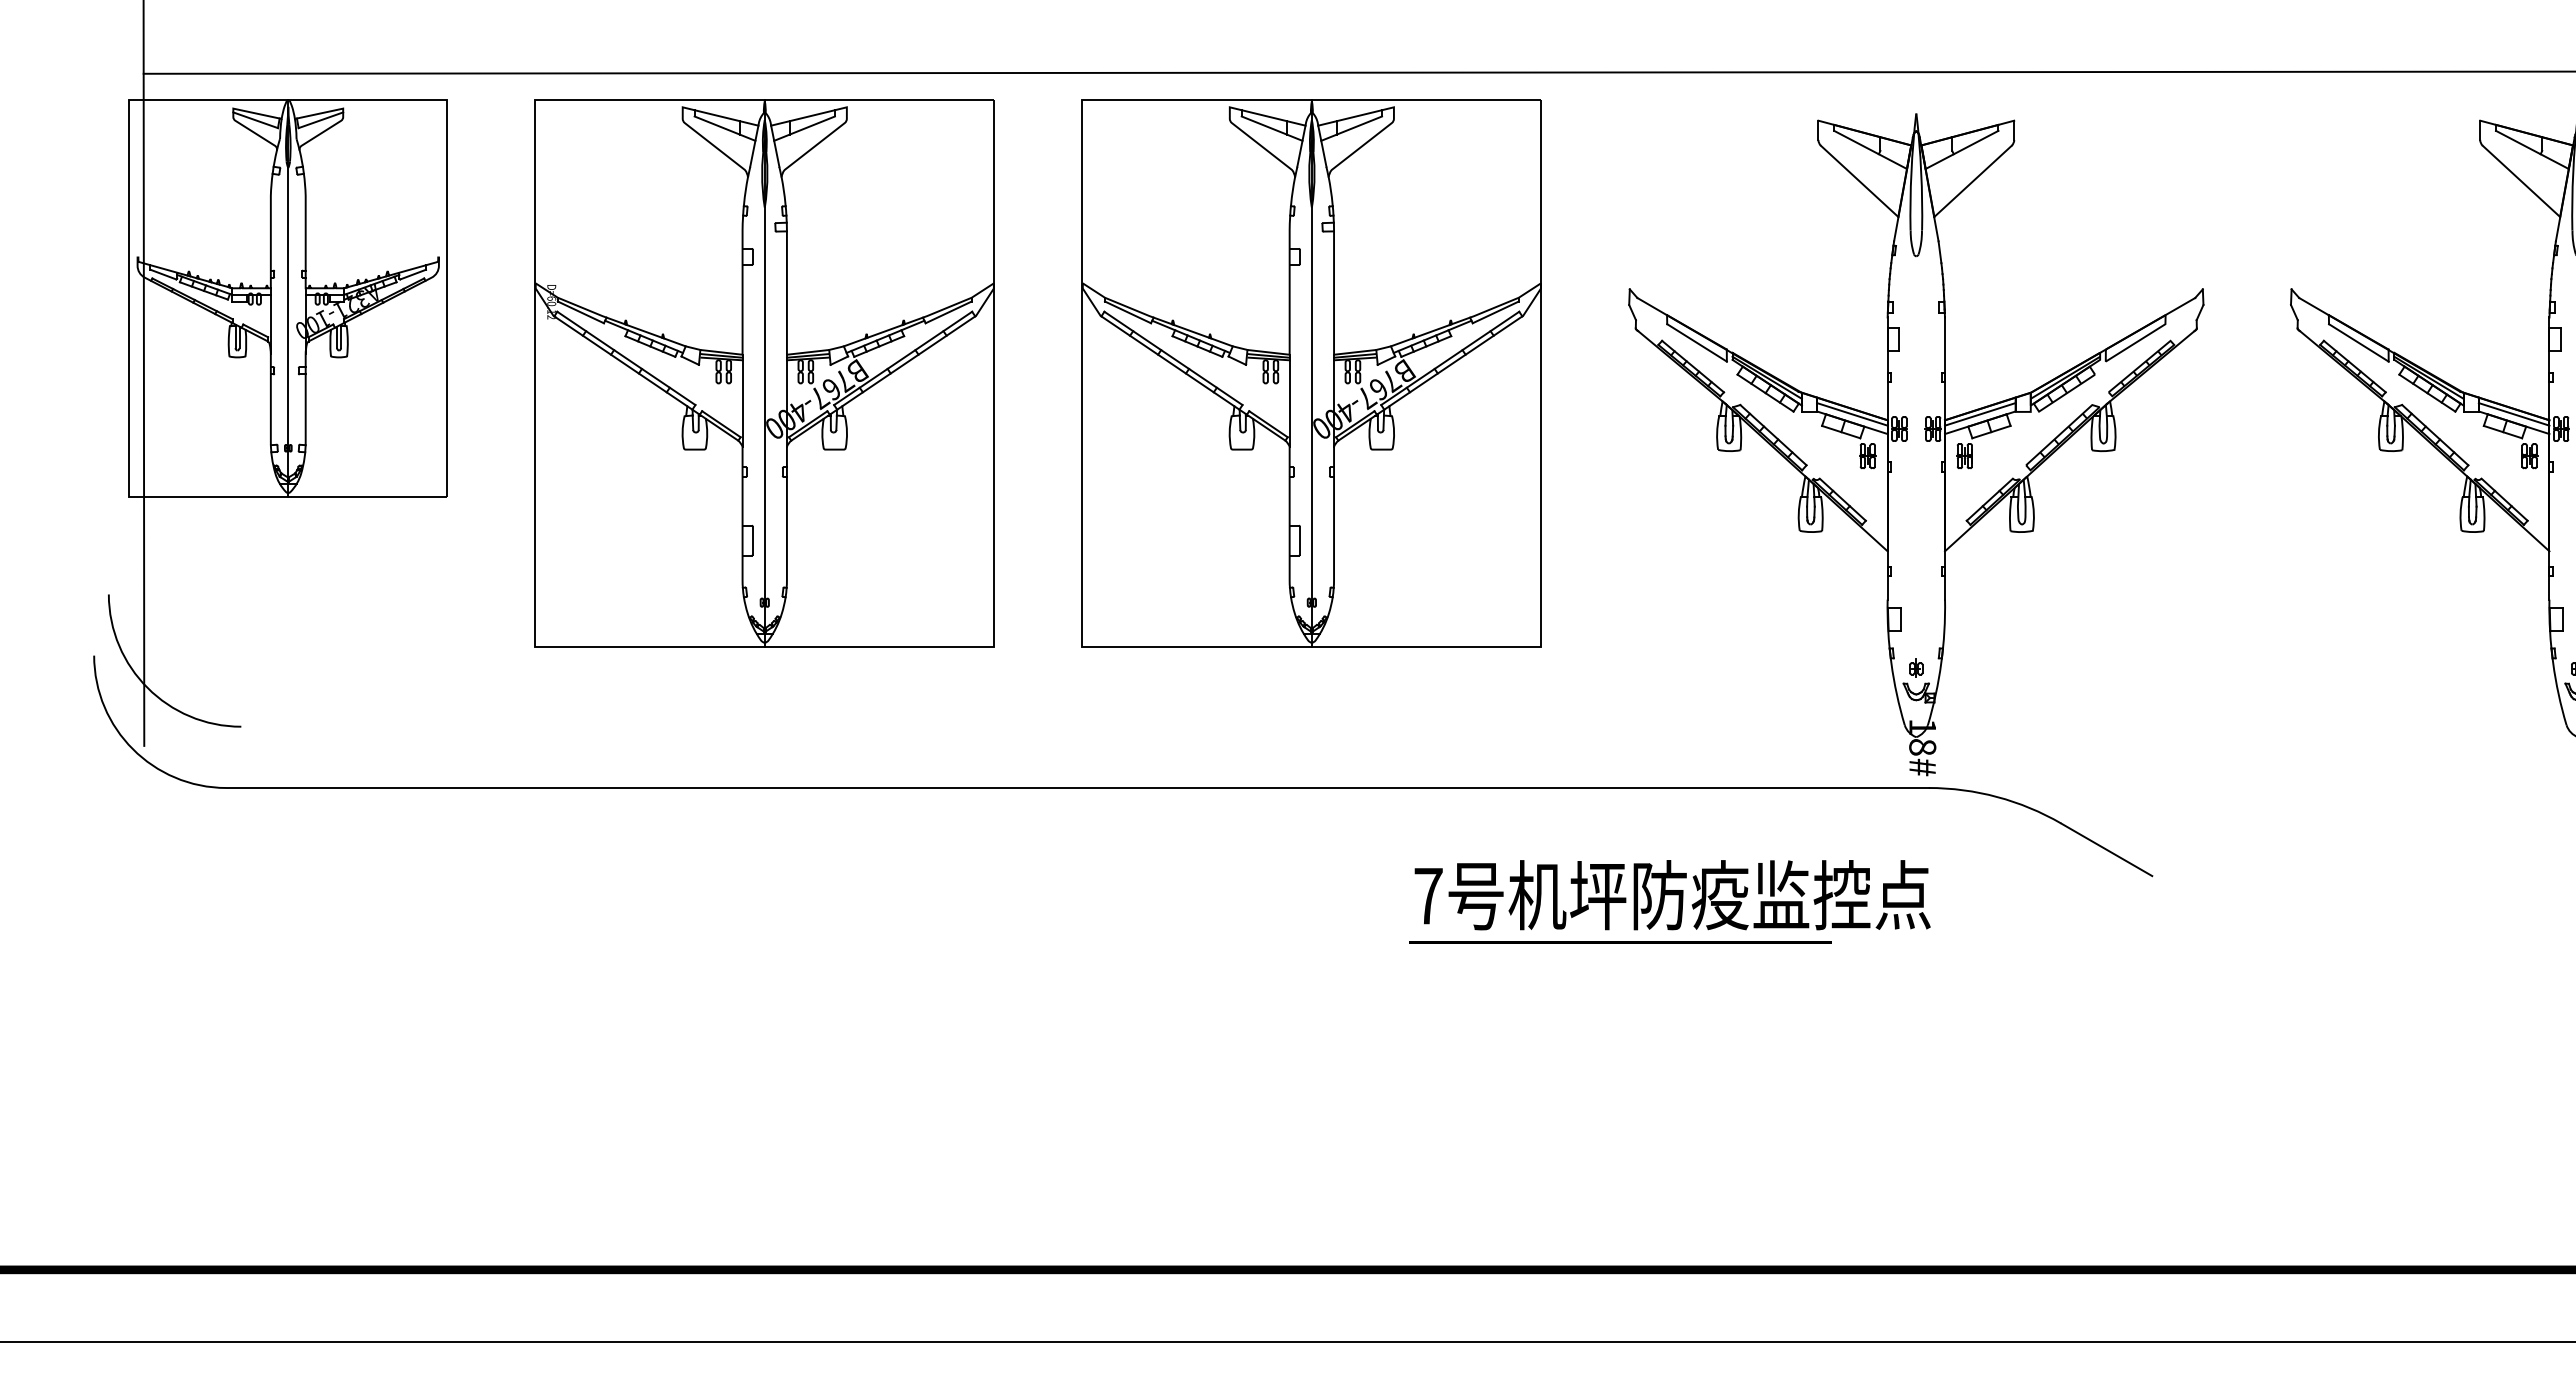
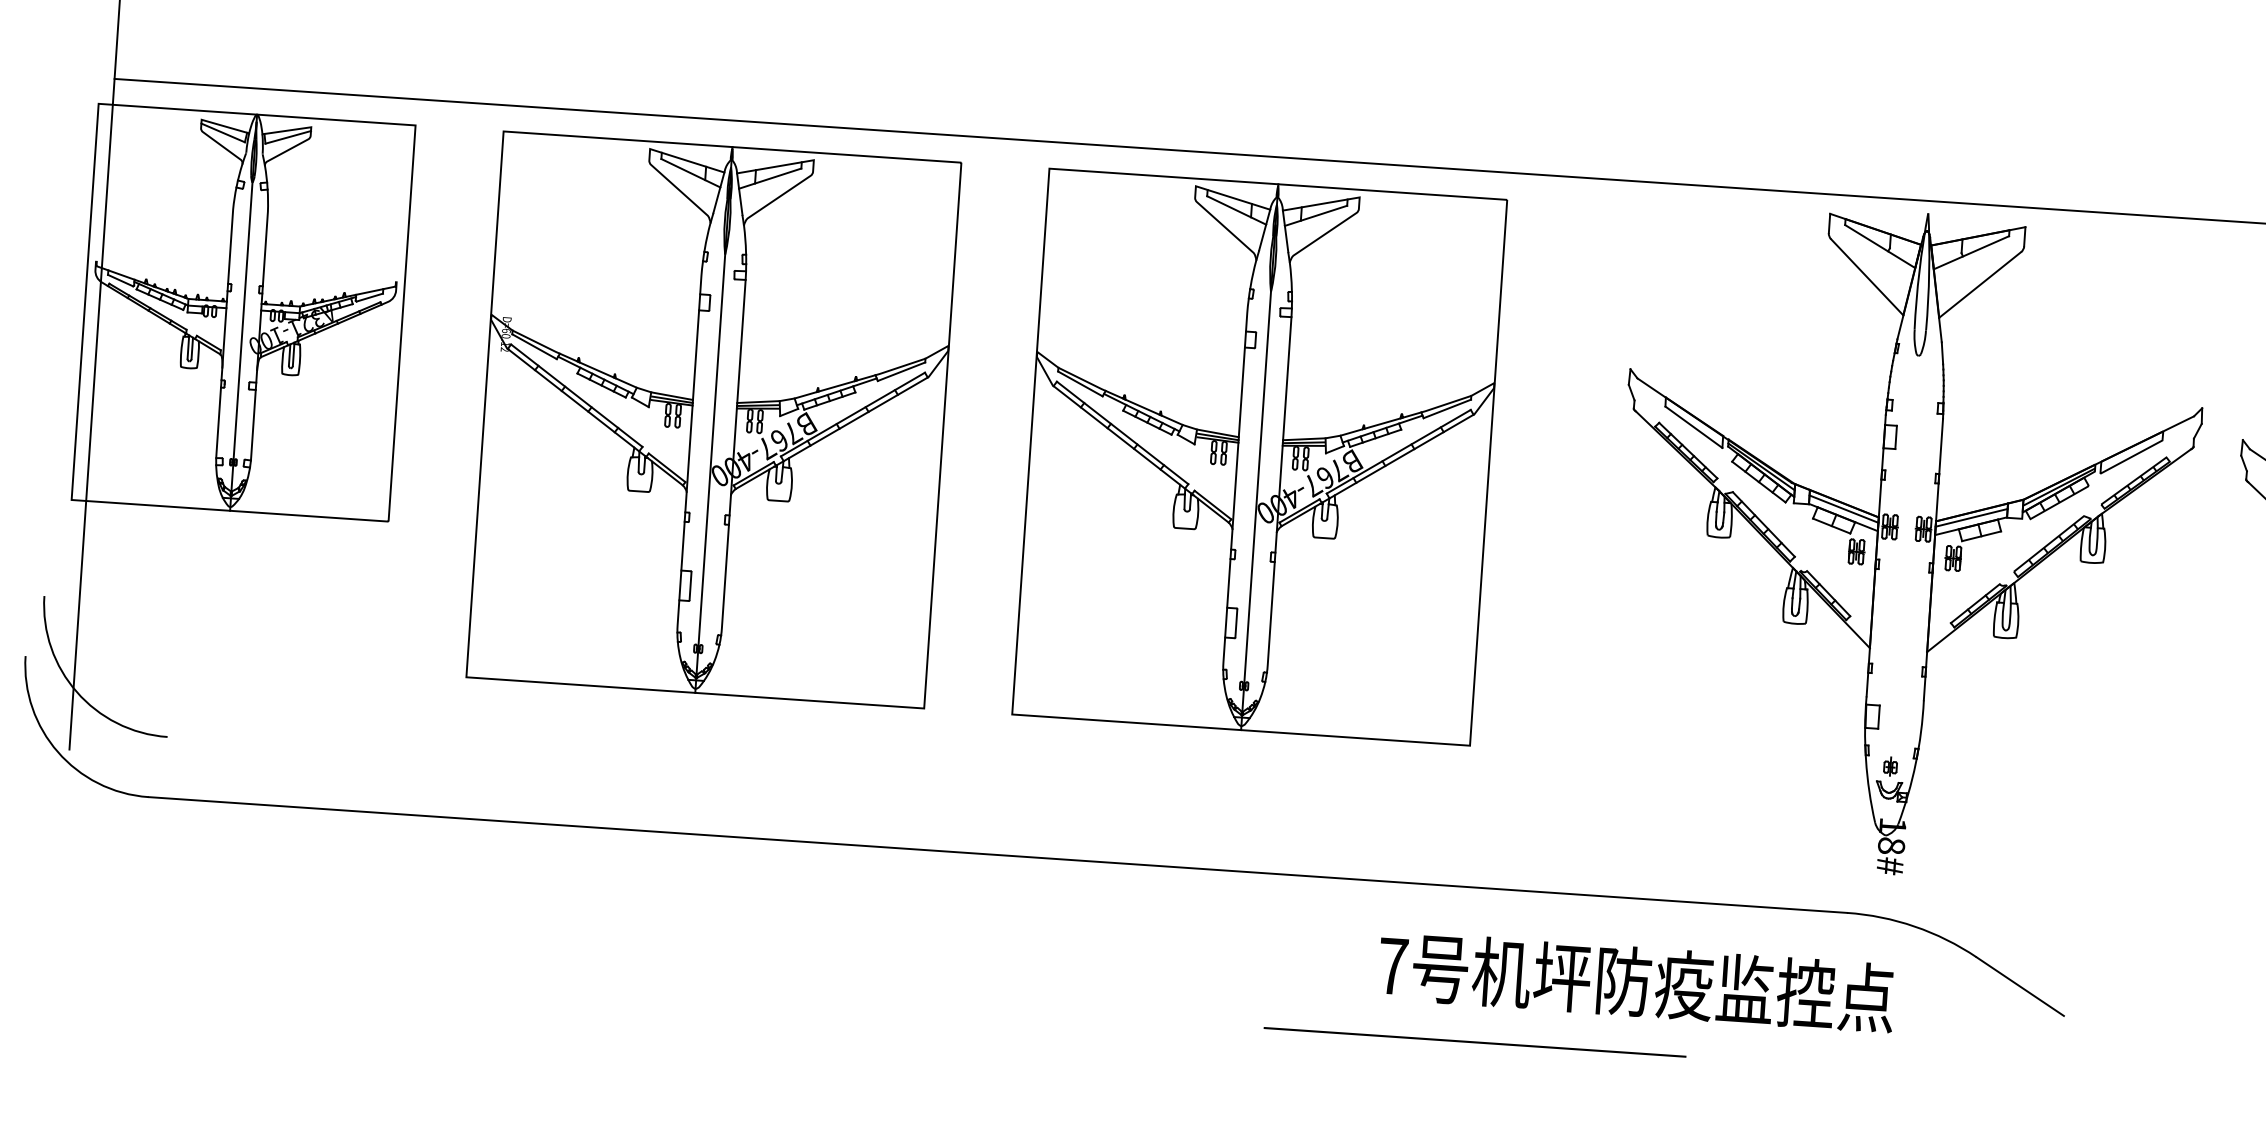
part: (1916, 444) -> (1905, 543), moved
text: (1672, 895) -> (1636, 982), moved
line: (1620, 942) -> (1475, 1042), moved

